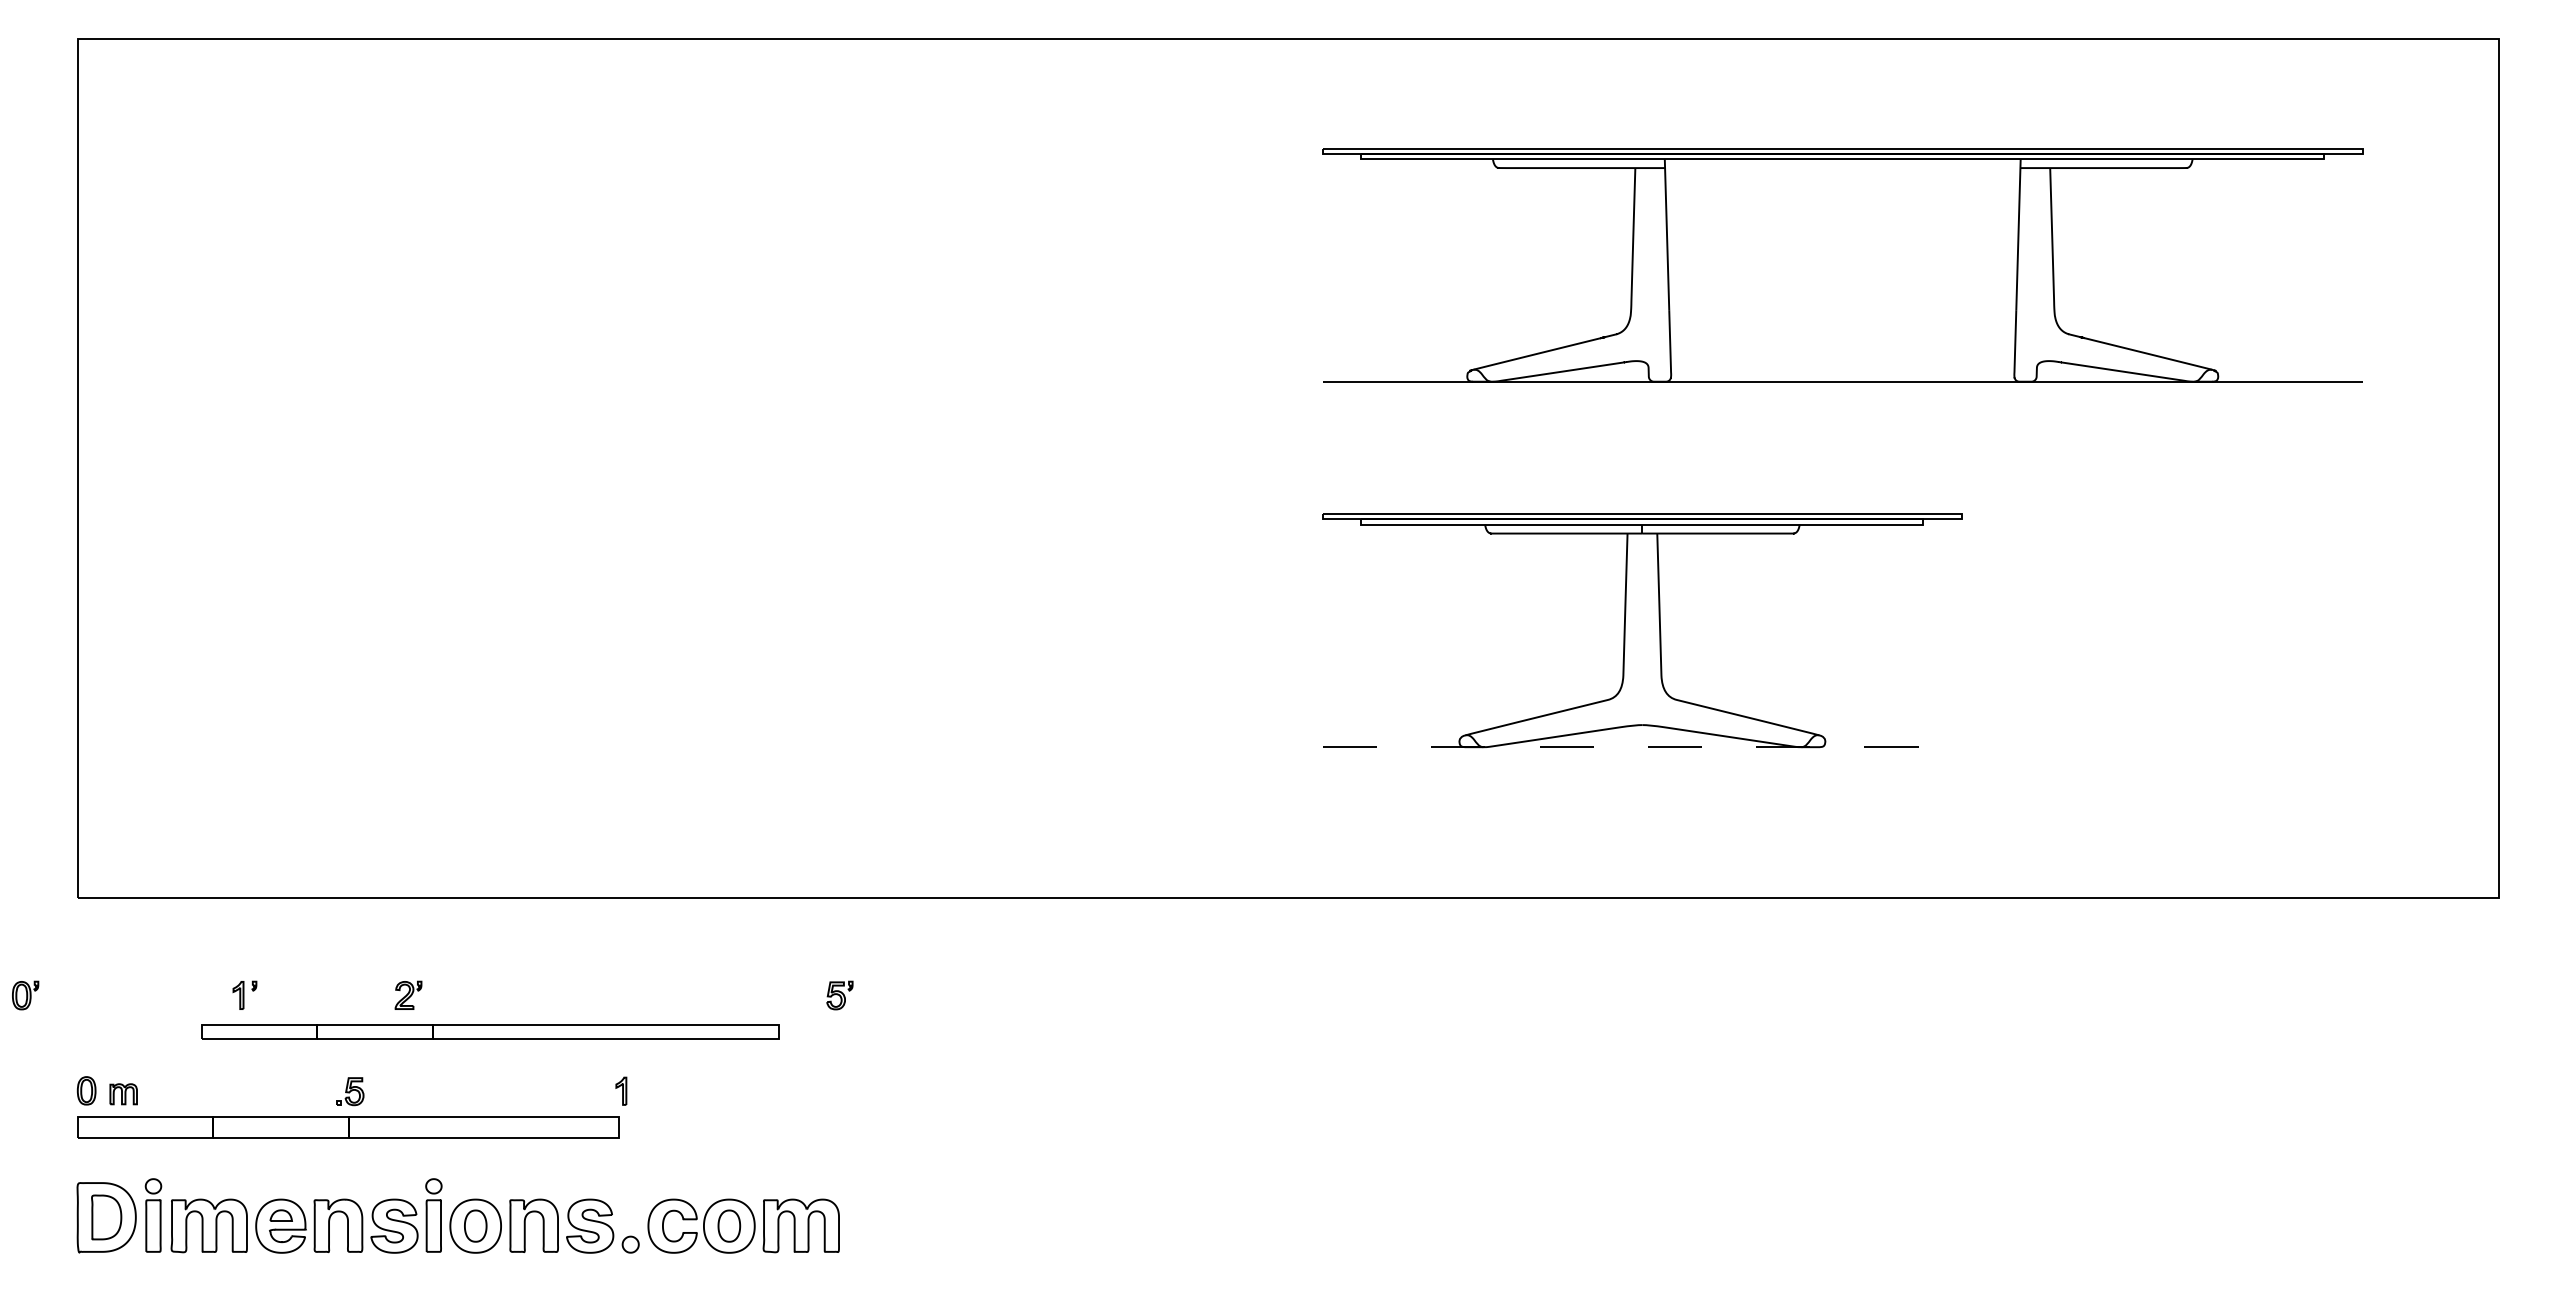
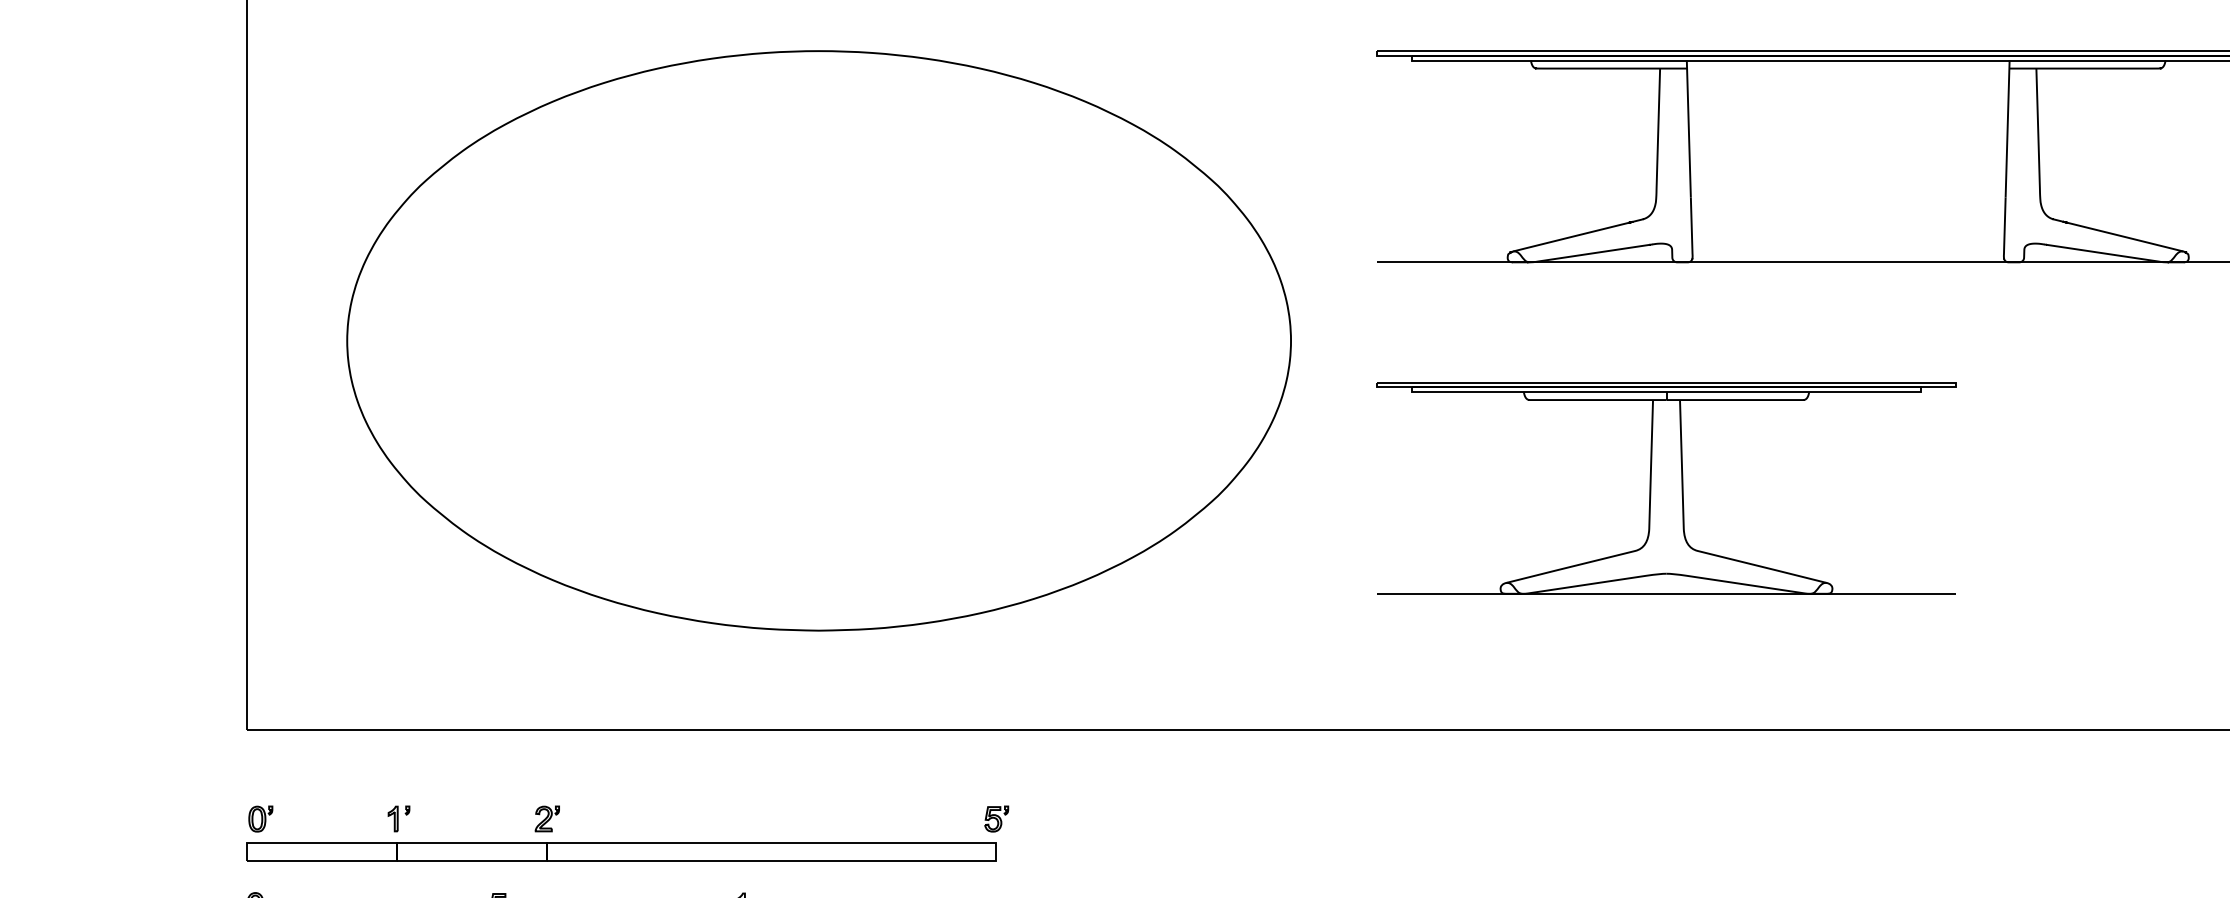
part: (708, 468) -> (819, 341), added
line: (1642, 747) -> (1666, 594), dashed -> solid
part: (25, 995) -> (260, 819), moved
part: (839, 995) -> (996, 819), moved
part: (490, 1031) -> (621, 851), size x1.43

